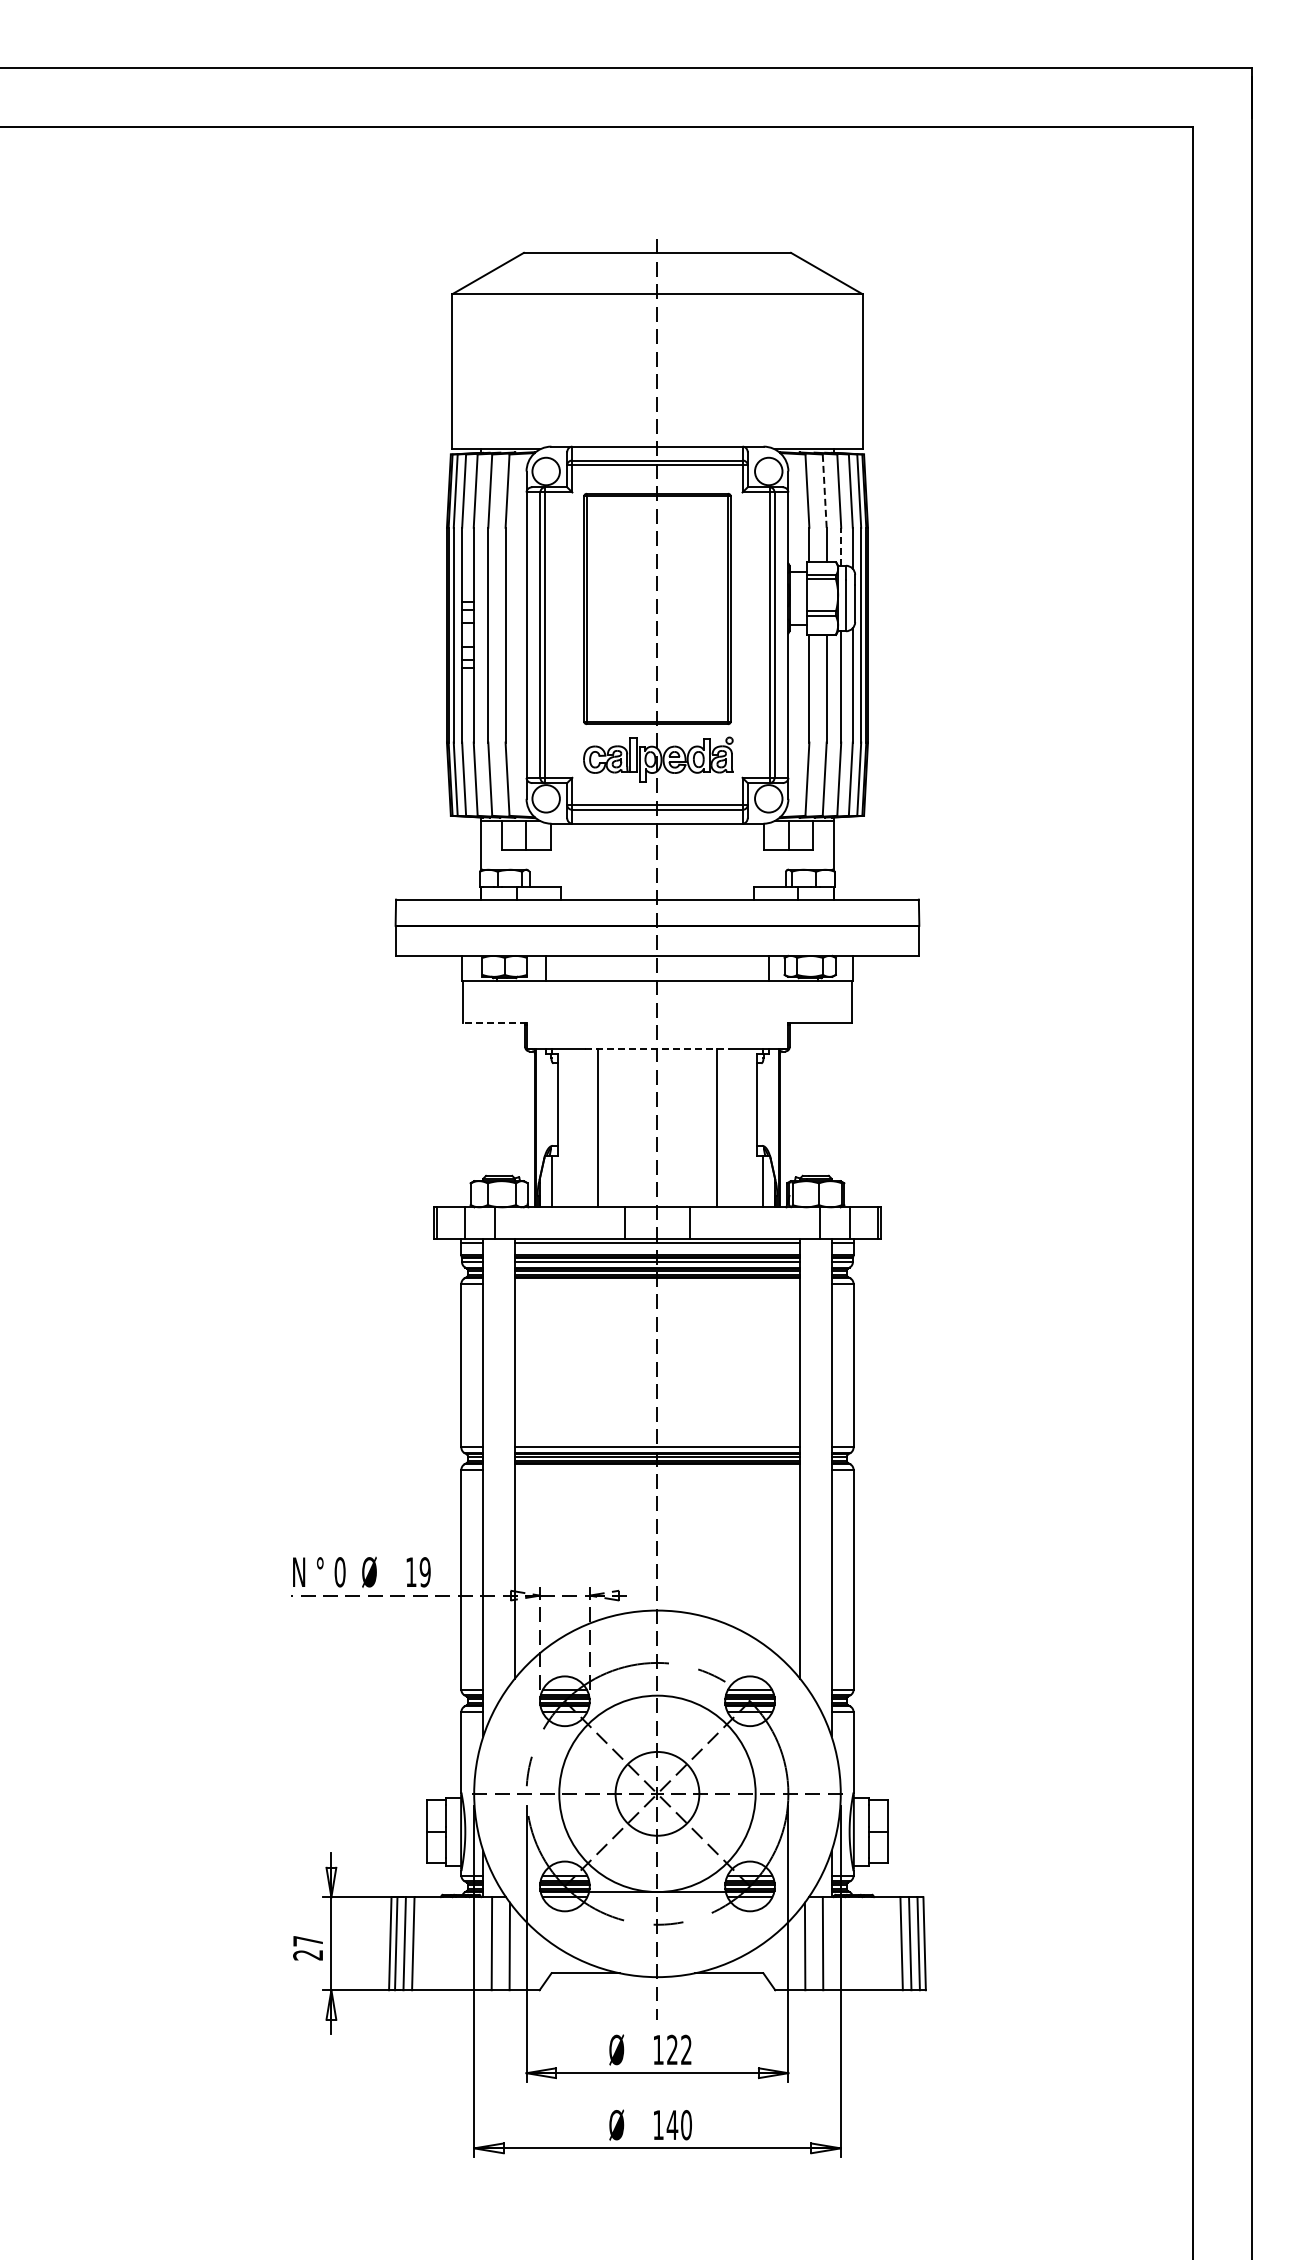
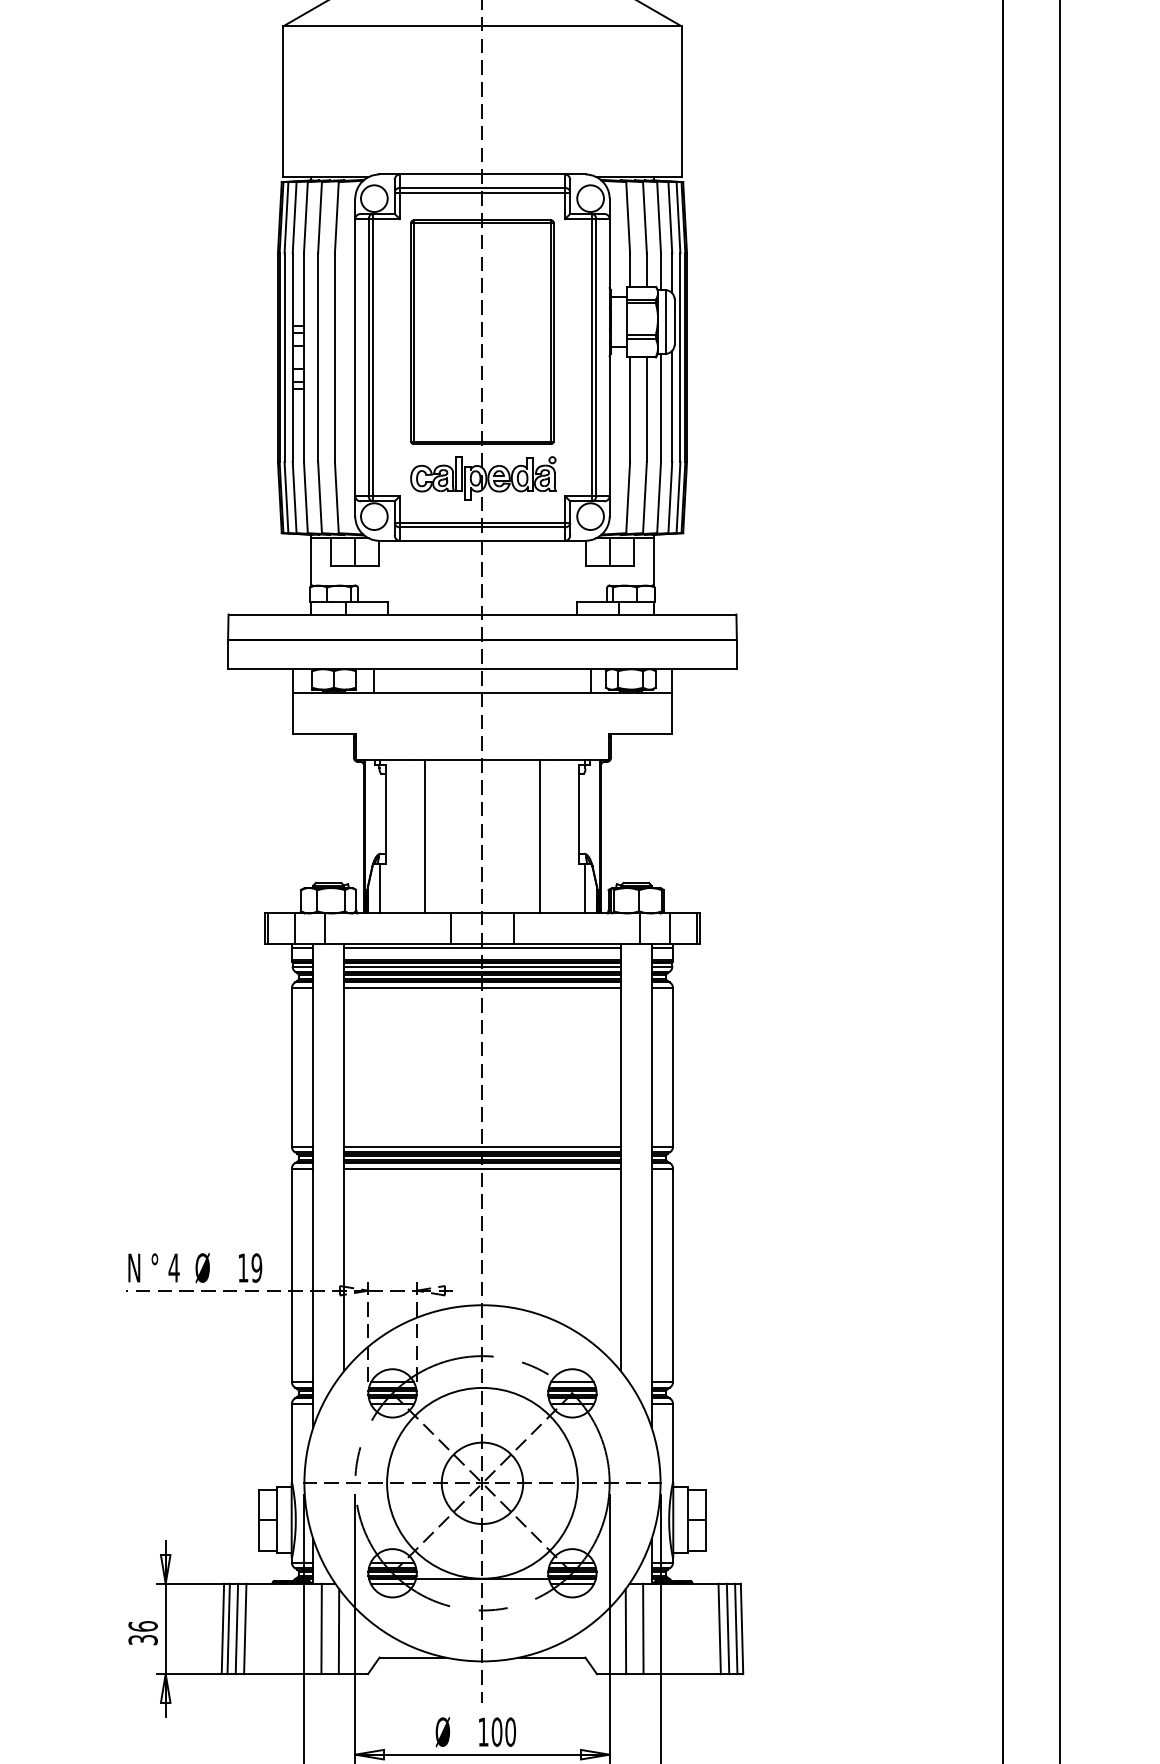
line: (824, 491) -> (644, 218), dashed -> solid
line: (841, 546) -> (661, 271), dashed -> solid
line: (494, 1022) -> (324, 733), dashed -> solid
line: (657, 1048) -> (482, 759), dashed -> solid
line: (657, 1283) -> (482, 987), added
line: (657, 1469) -> (482, 1168), added
text: (339, 1572) -> (173, 1268), 0 -> 4
text: (308, 1947) -> (143, 1632), 27 -> 36
text: (679, 2049) -> (503, 1731), 122 -> 100

